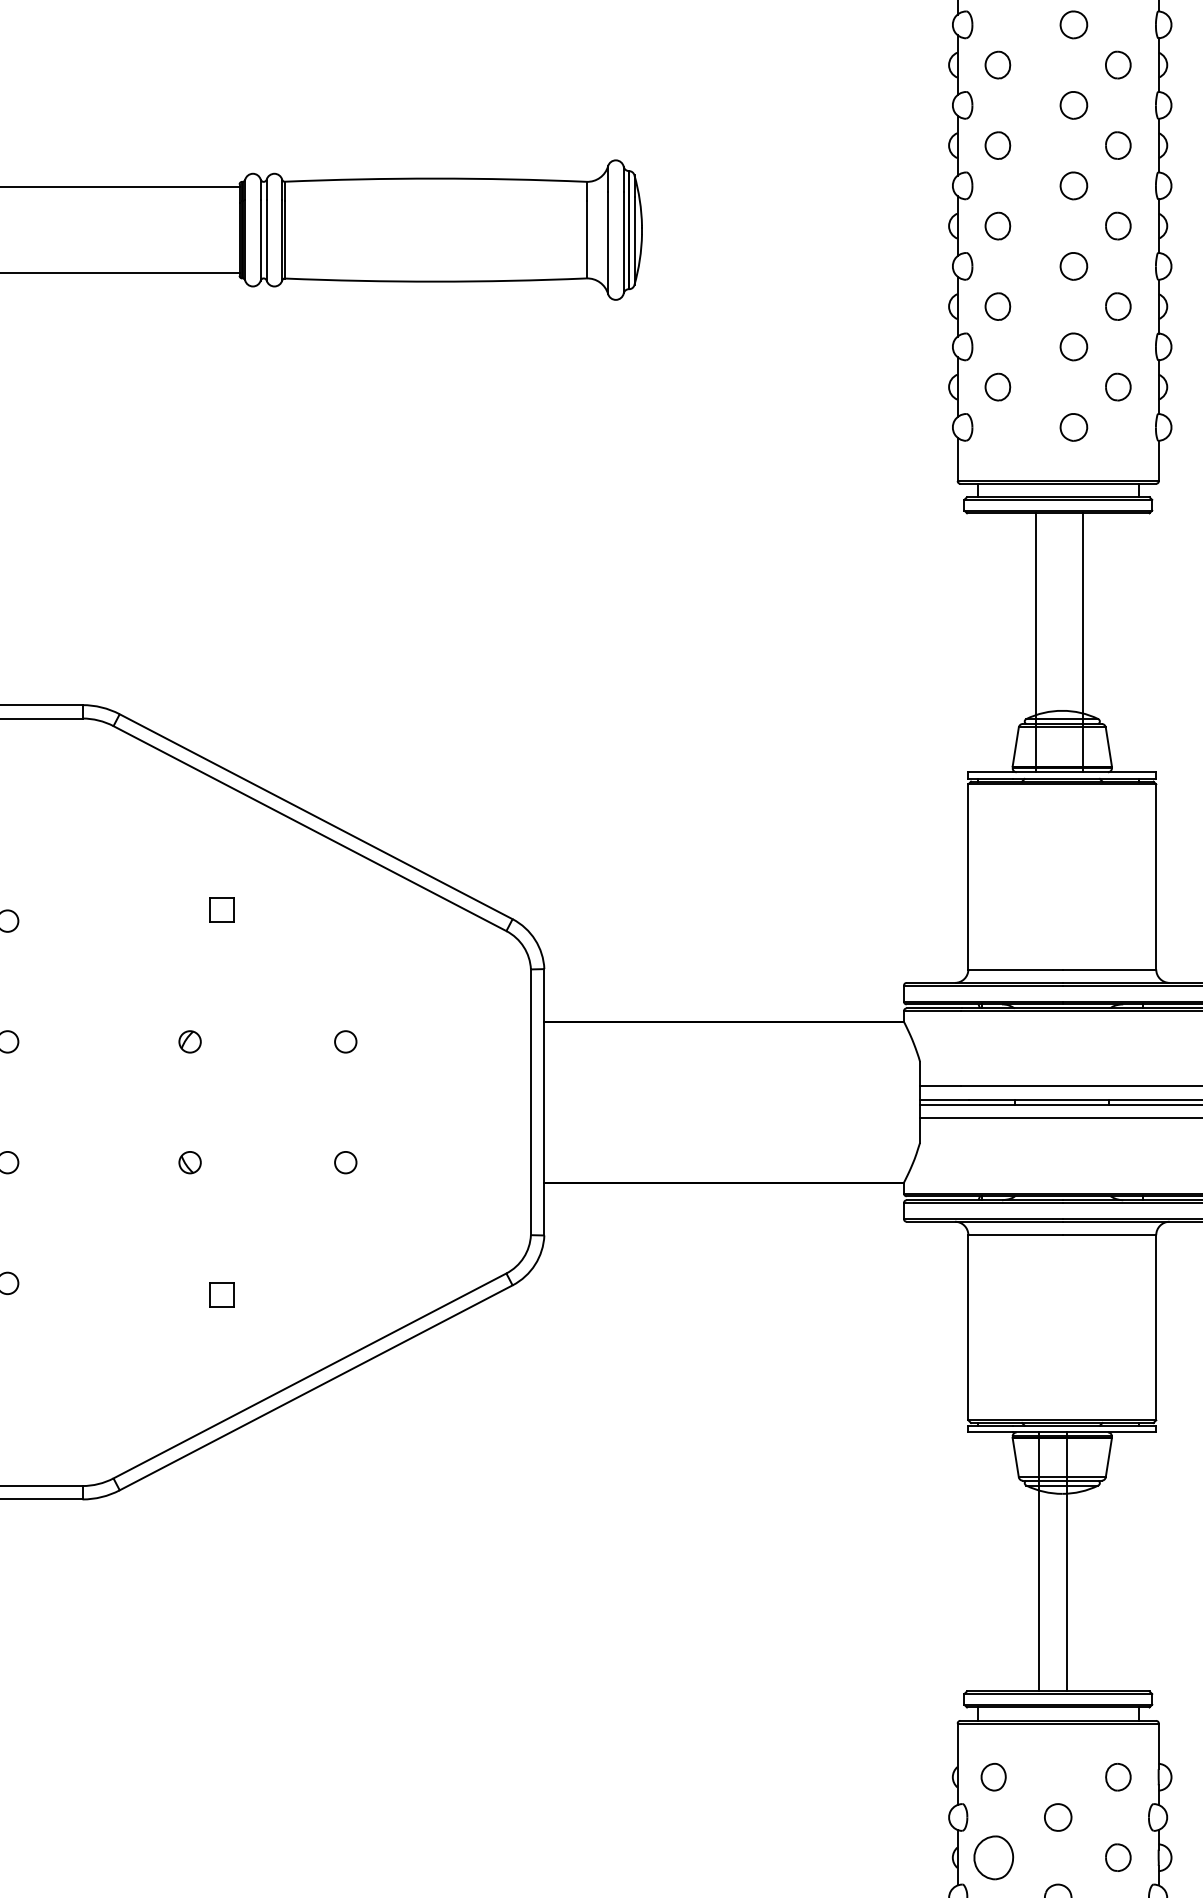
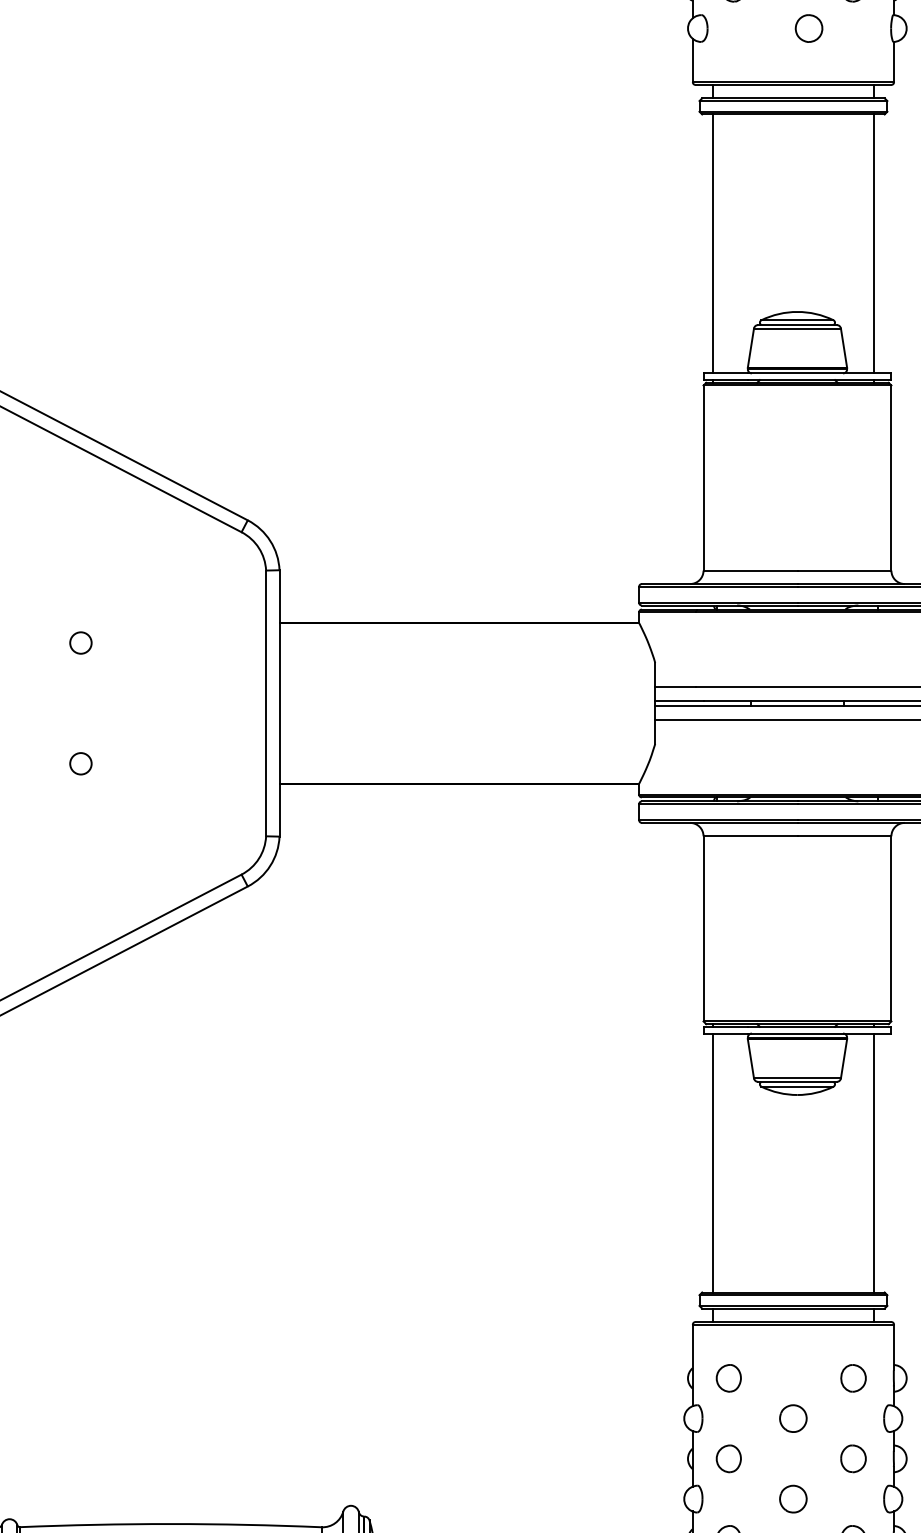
line: (1035, 642) -> (712, 243), moved
line: (1082, 642) -> (873, 243), moved
line: (1038, 1561) -> (712, 1162), moved
line: (1066, 1561) -> (873, 1162), moved
part: (993, 1857) -> (728, 1458), size x0.62

